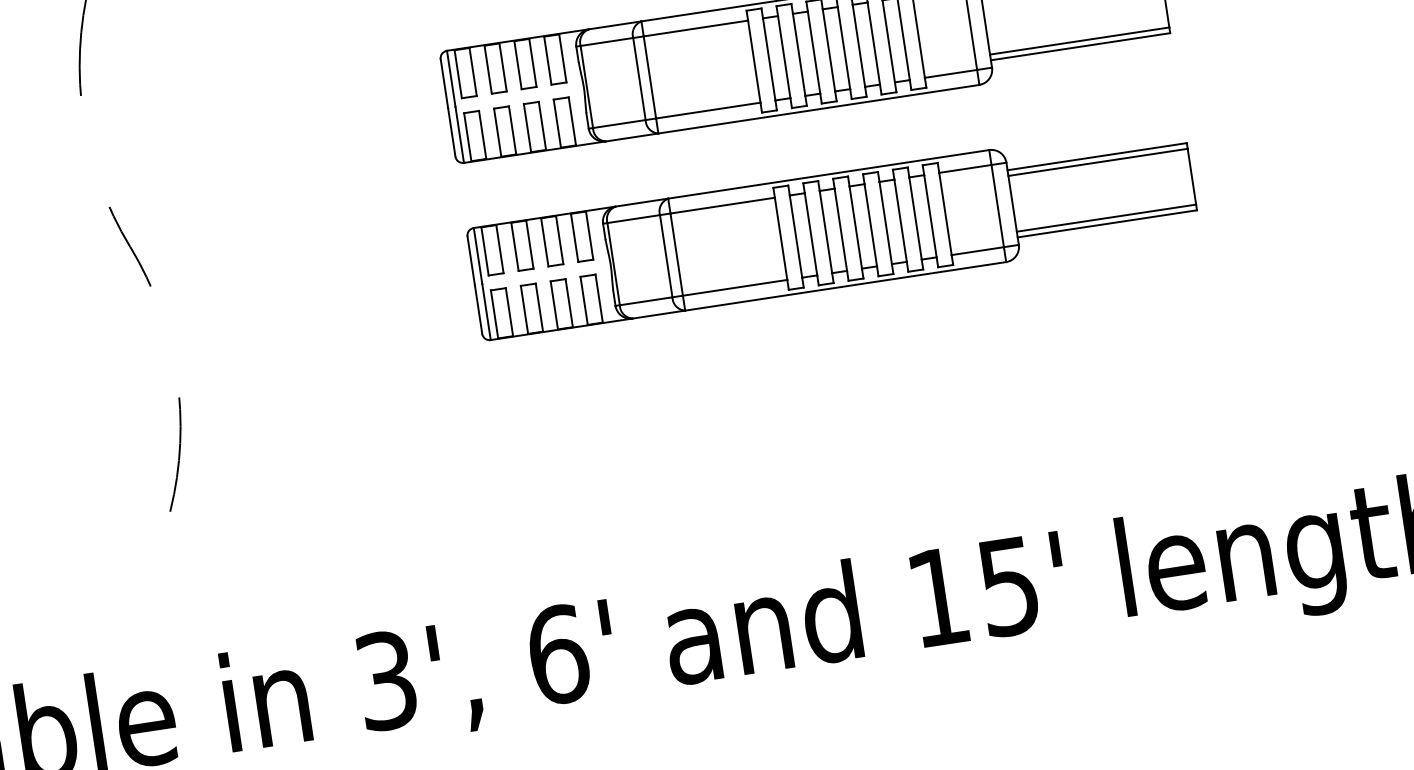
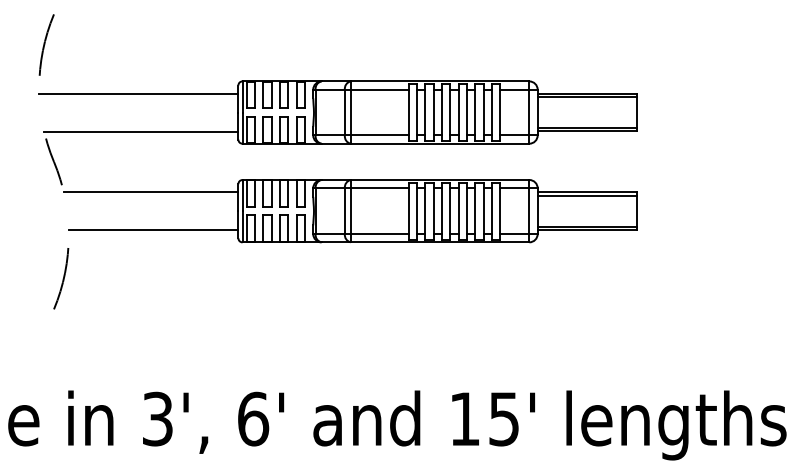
line: (263, 100) -> (138, 93), added
line: (279, 168) -> (141, 131), added
line: (311, 275) -> (150, 192), added
line: (327, 342) -> (153, 230), added

